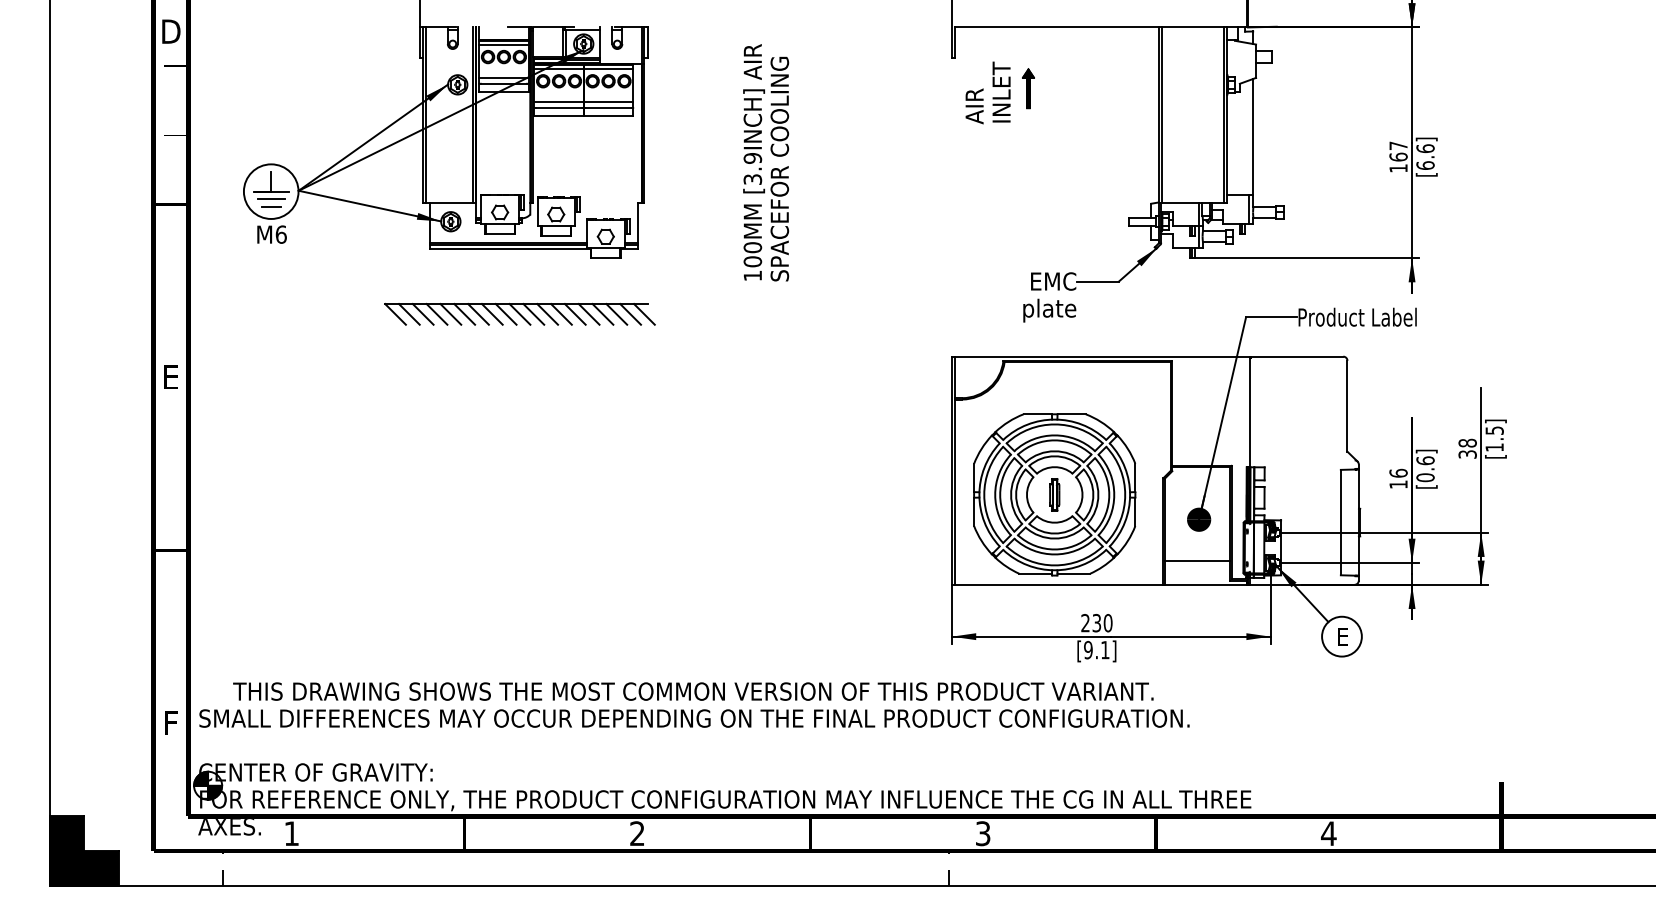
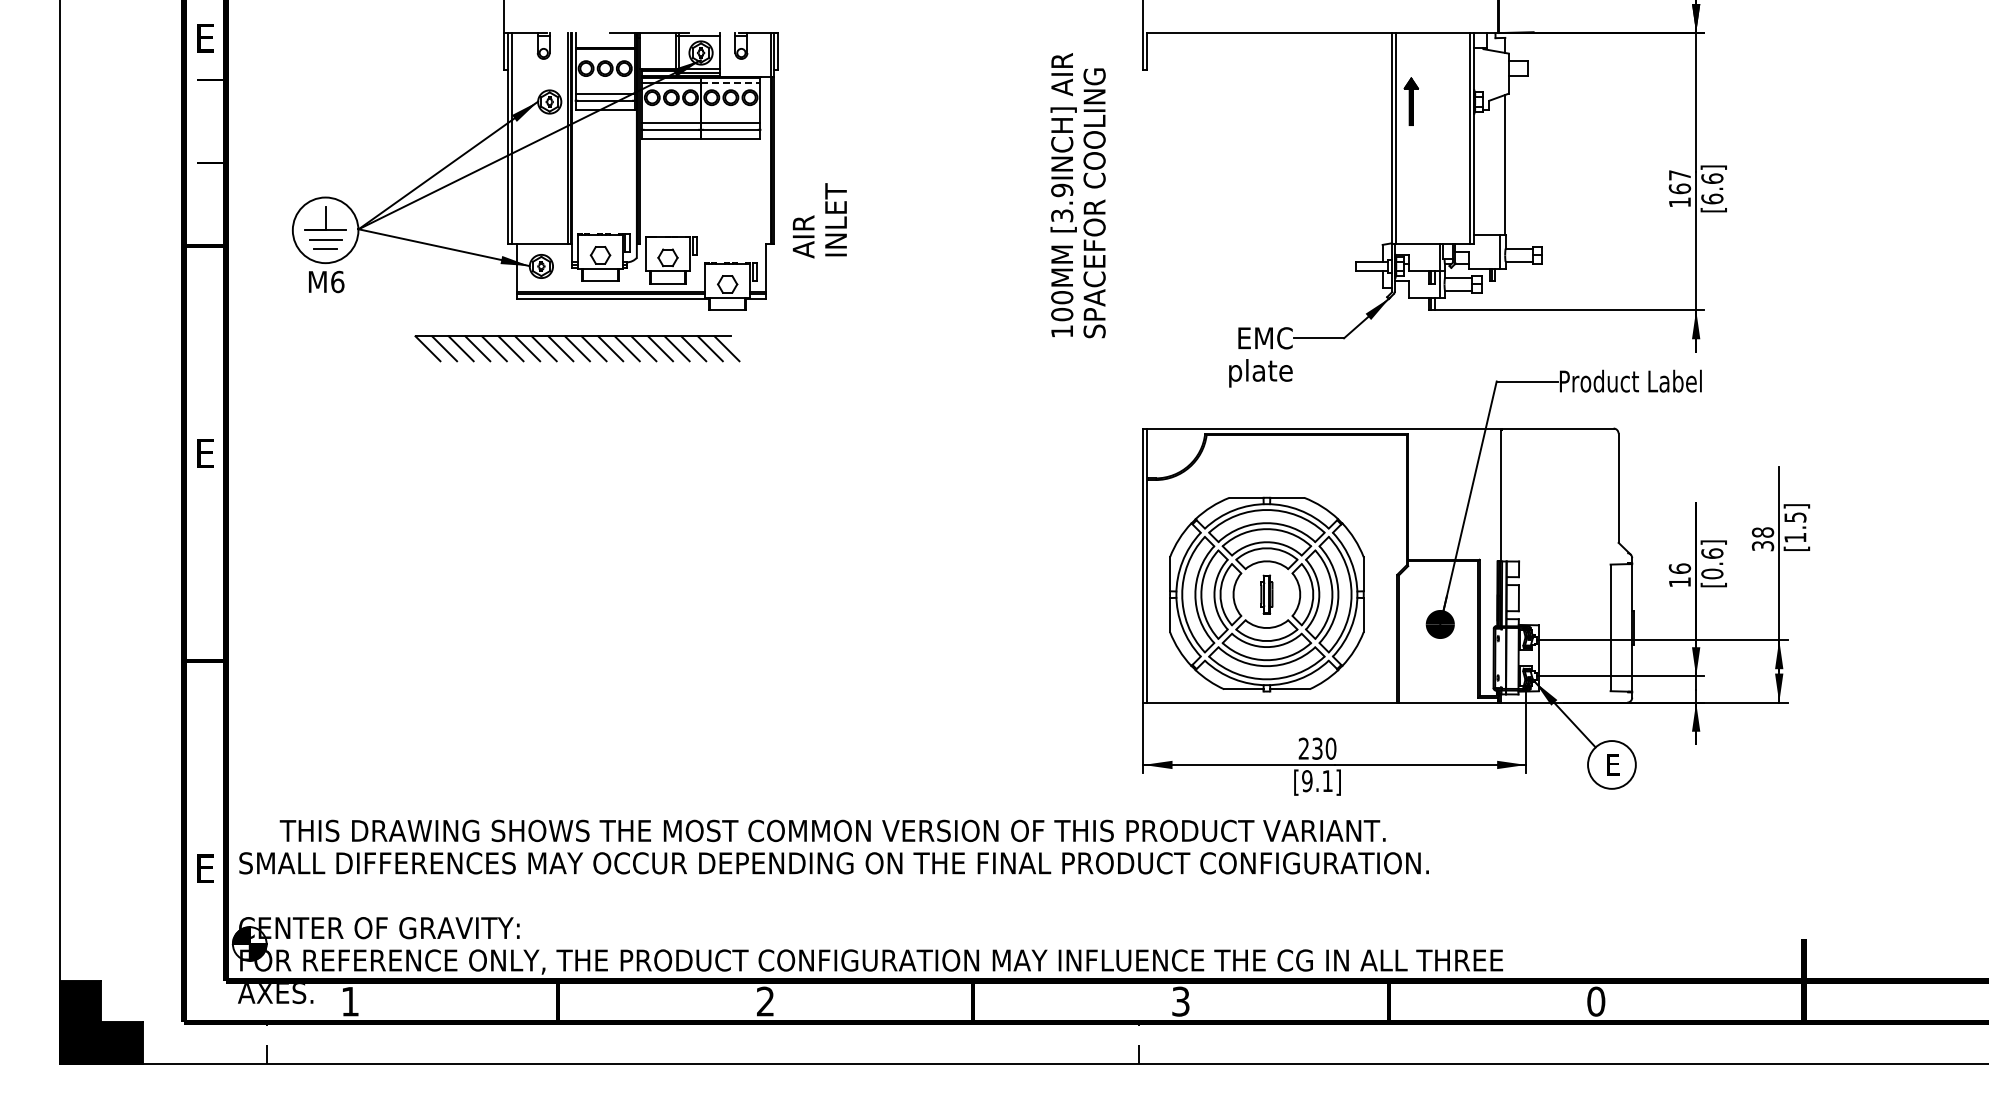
text: (171, 31) -> (205, 37), D -> E
line: (503, 44) -> (604, 53), removed
line: (608, 68) -> (730, 82), solid -> dashed
part: (1027, 88) -> (1410, 101), moved
text: (987, 92) -> (819, 220), moved
text: (765, 162) -> (1077, 195), moved
part: (520, 314) -> (577, 348), moved
line: (1196, 561) -> (1437, 674), removed
text: (171, 722) -> (205, 868), F -> E
text: (1328, 833) -> (1595, 1001), 4 -> 0

